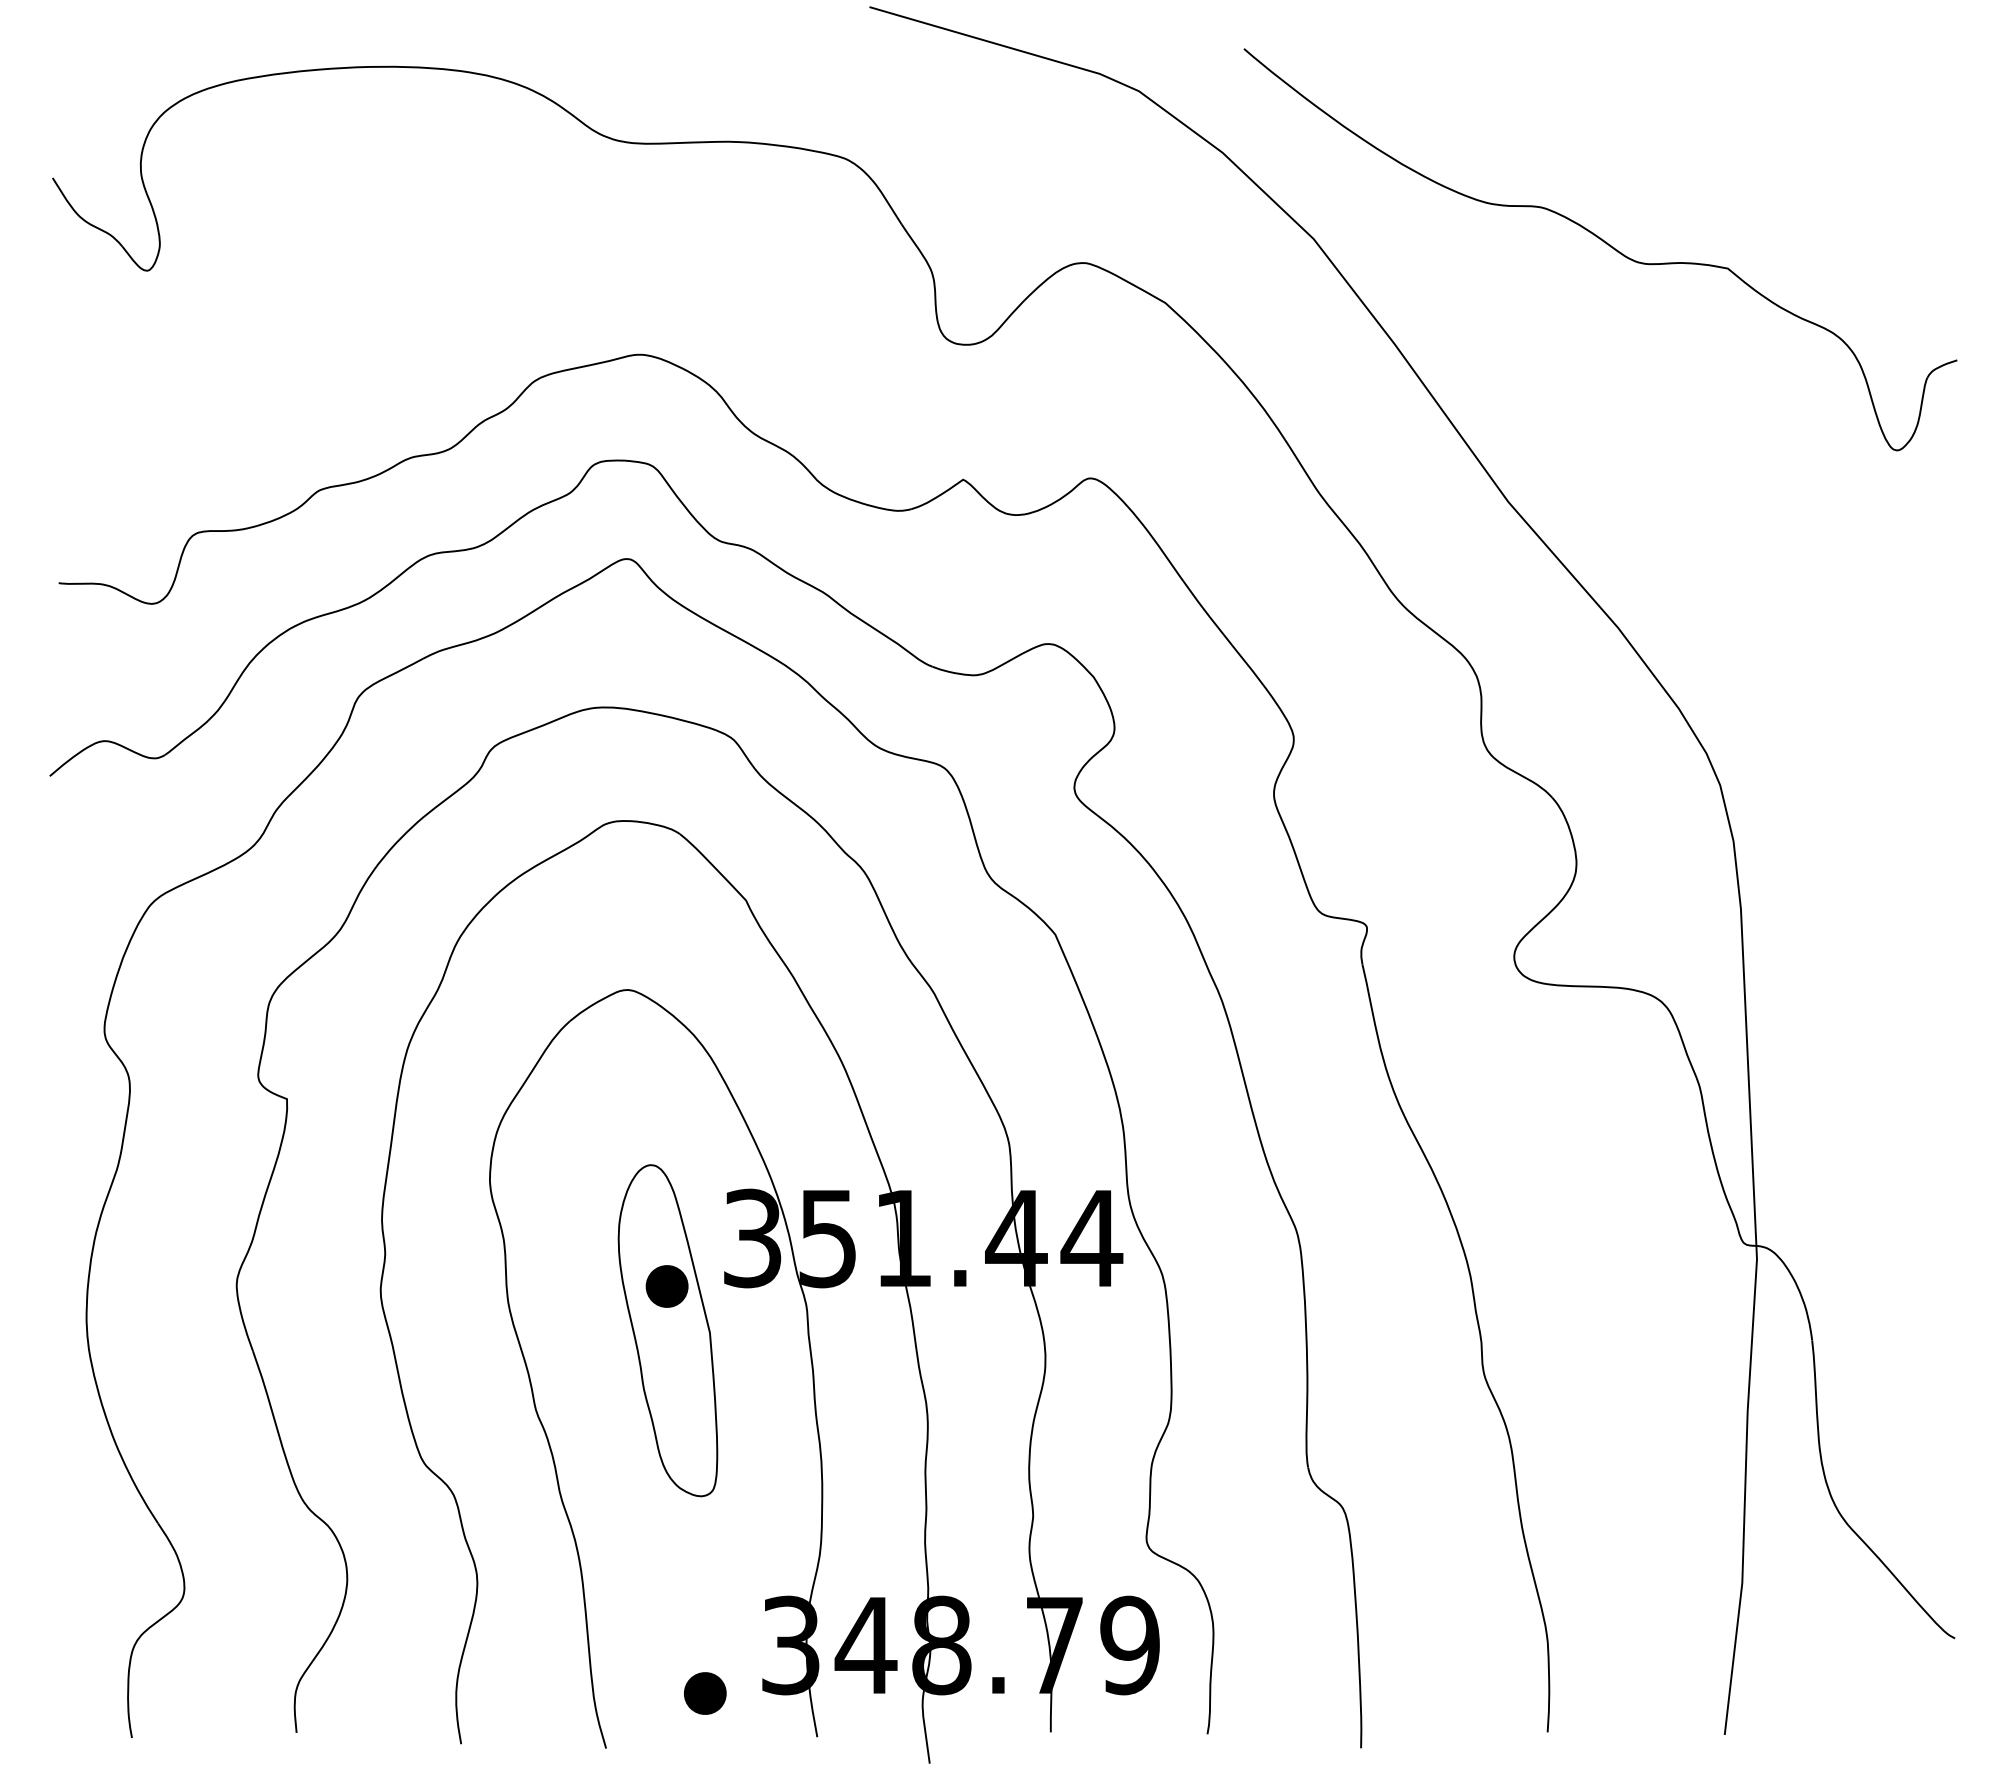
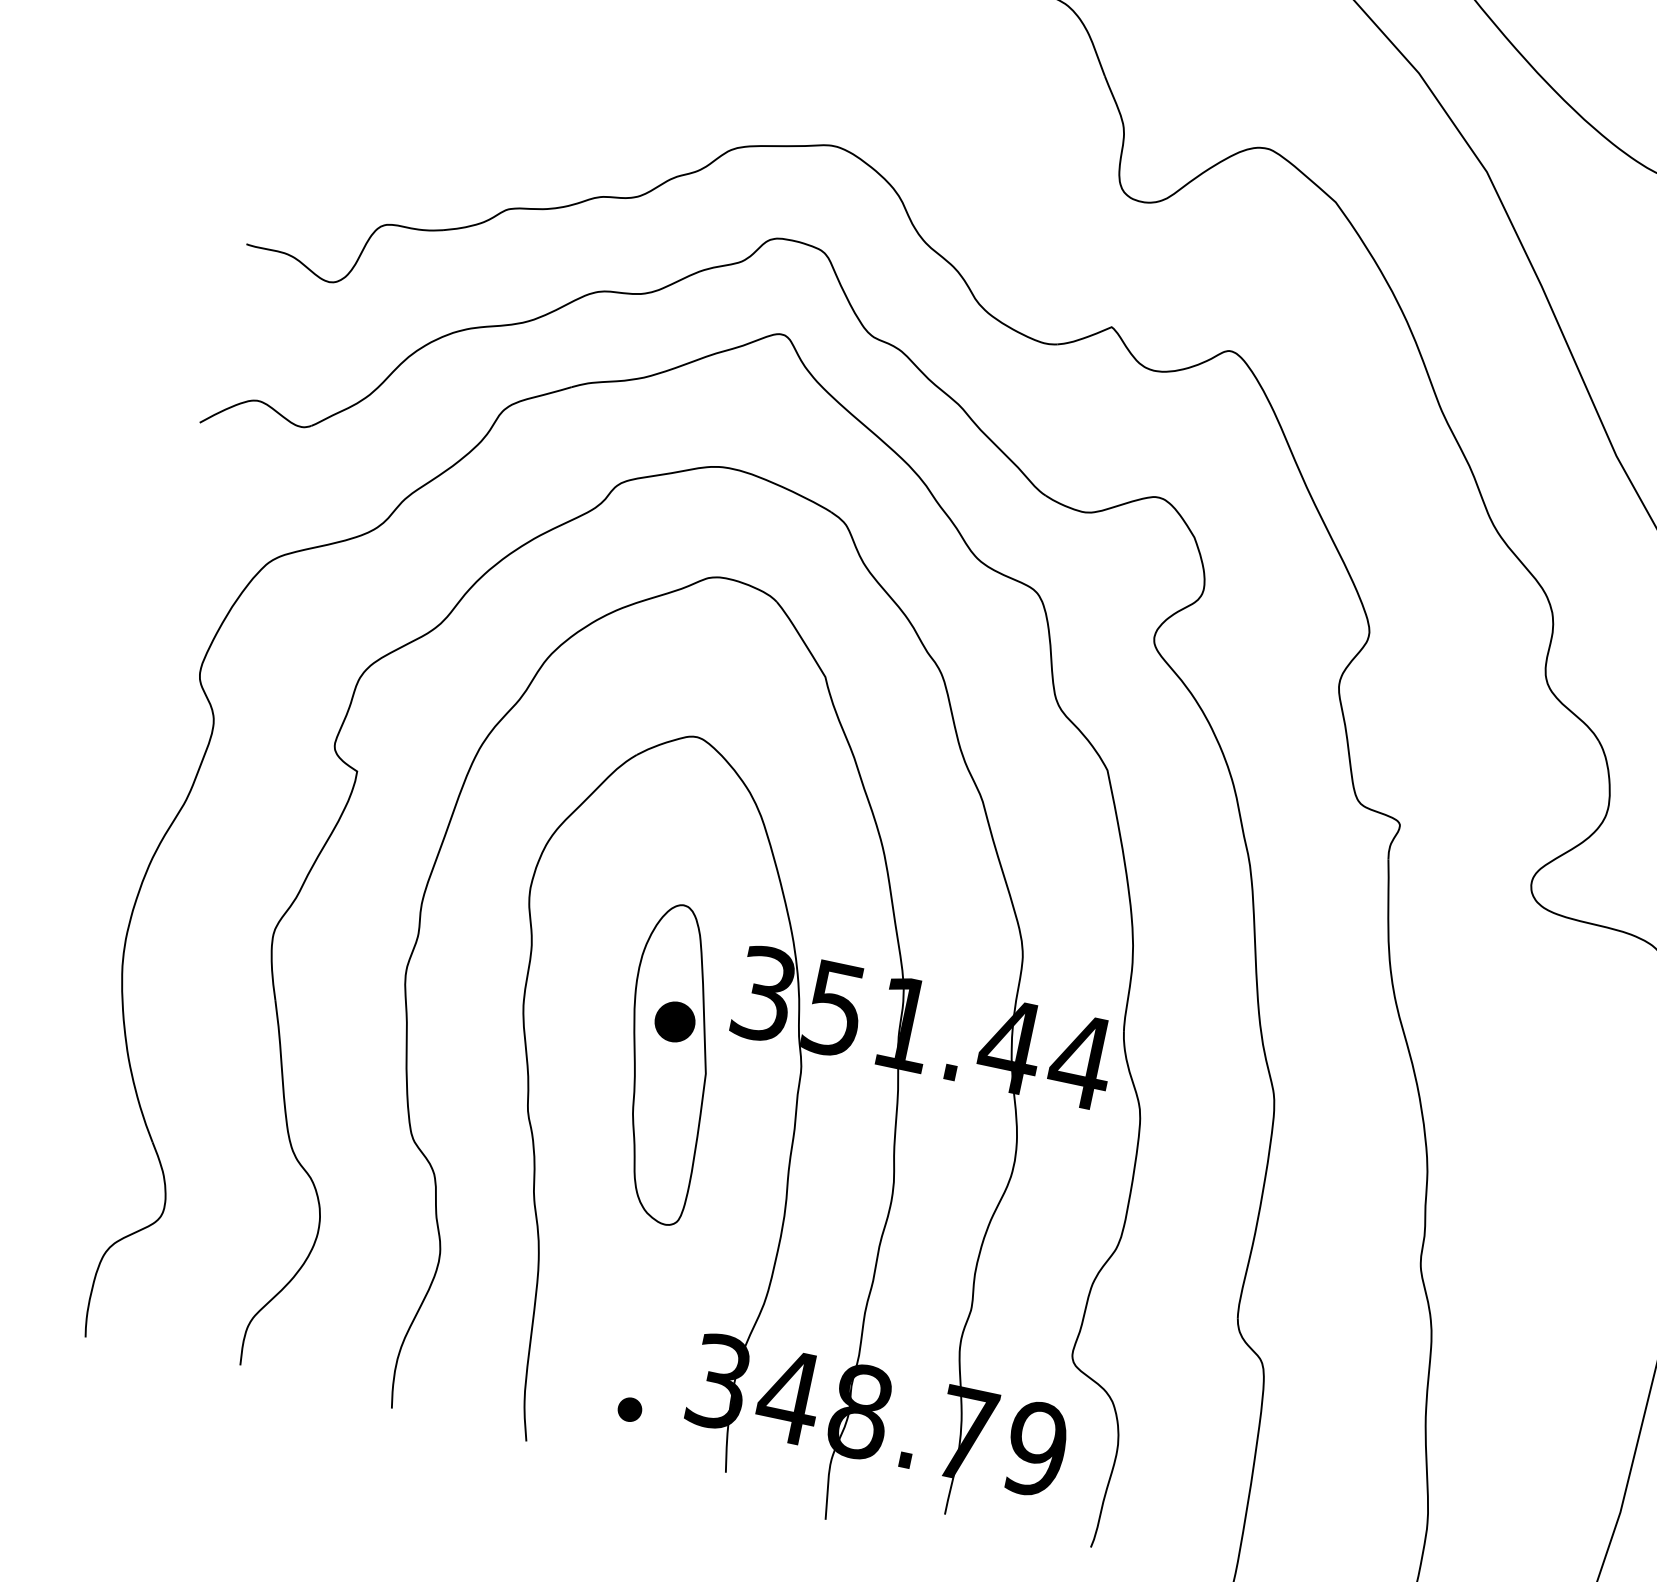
part: (705, 1693) -> (630, 1409), size x0.6

